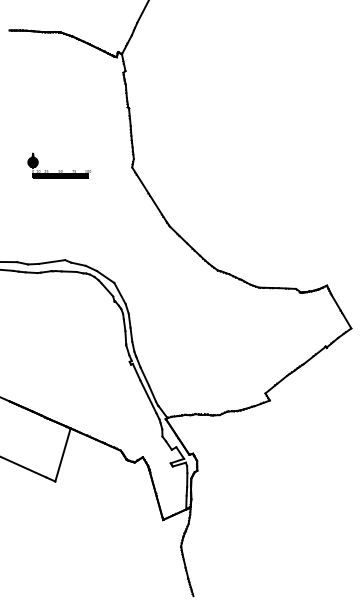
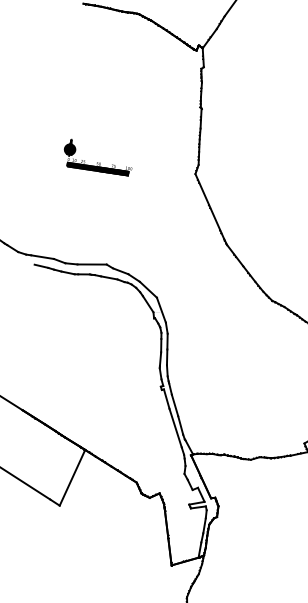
part: (59, 165) -> (98, 157), moved

